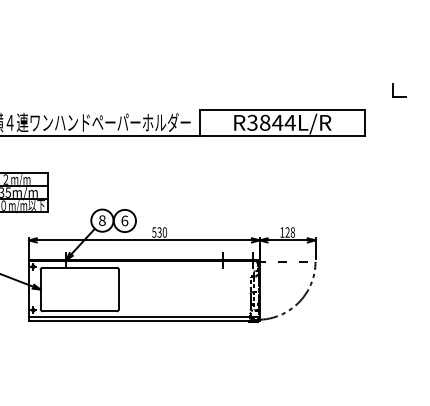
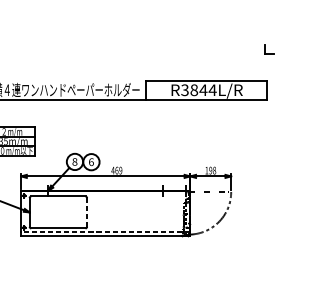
part: (399, 90) -> (269, 49), moved
text: (159, 232) -> (116, 170), 530 -> 469
text: (287, 232) -> (210, 170), 128 -> 198
line: (119, 289) -> (87, 212), solid -> dashed
line: (143, 316) -> (105, 232), solid -> dashed

